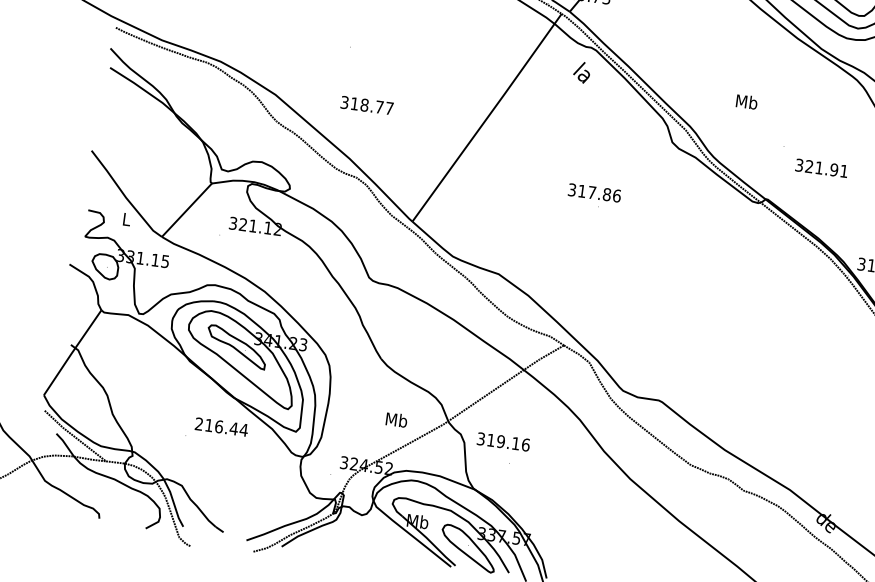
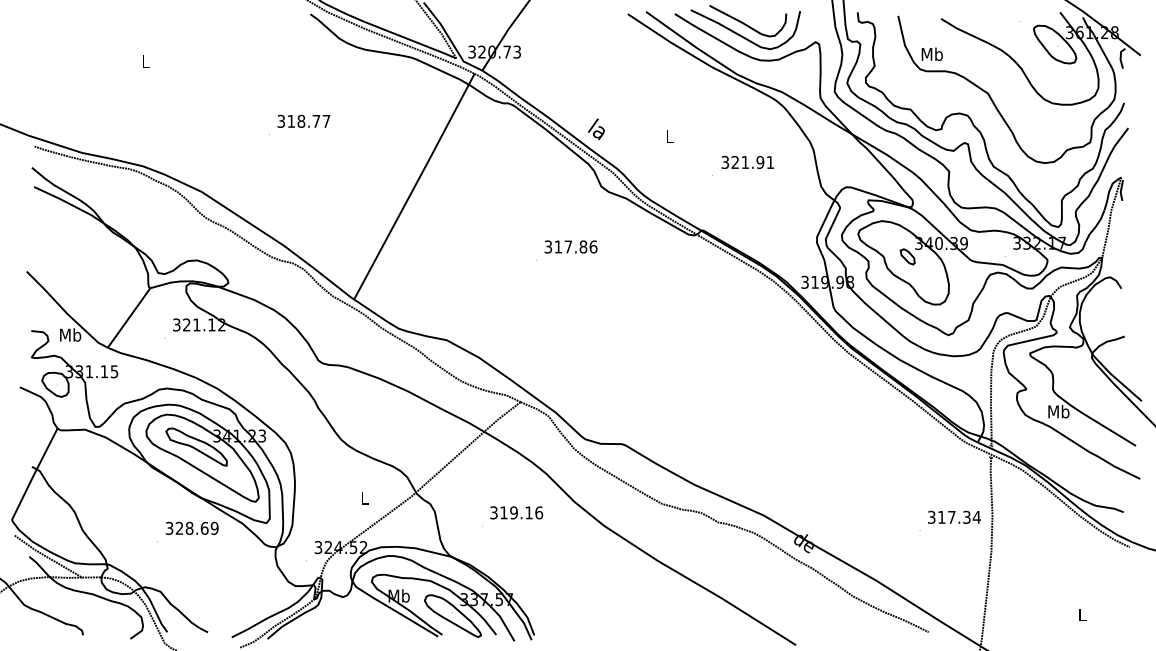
text: (581, 72) -> (596, 129), moved
text: (746, 101) -> (669, 136), Mb -> L
text: (366, 104) -> (303, 120), moved
text: (821, 168) -> (747, 162), moved
text: (594, 192) -> (570, 246), moved
text: (126, 218) -> (70, 334), L -> Mb
text: (396, 419) -> (364, 497), Mb -> L
text: (221, 426) -> (191, 527), 216.44 -> 328.69
text: (503, 441) -> (516, 512), moved

